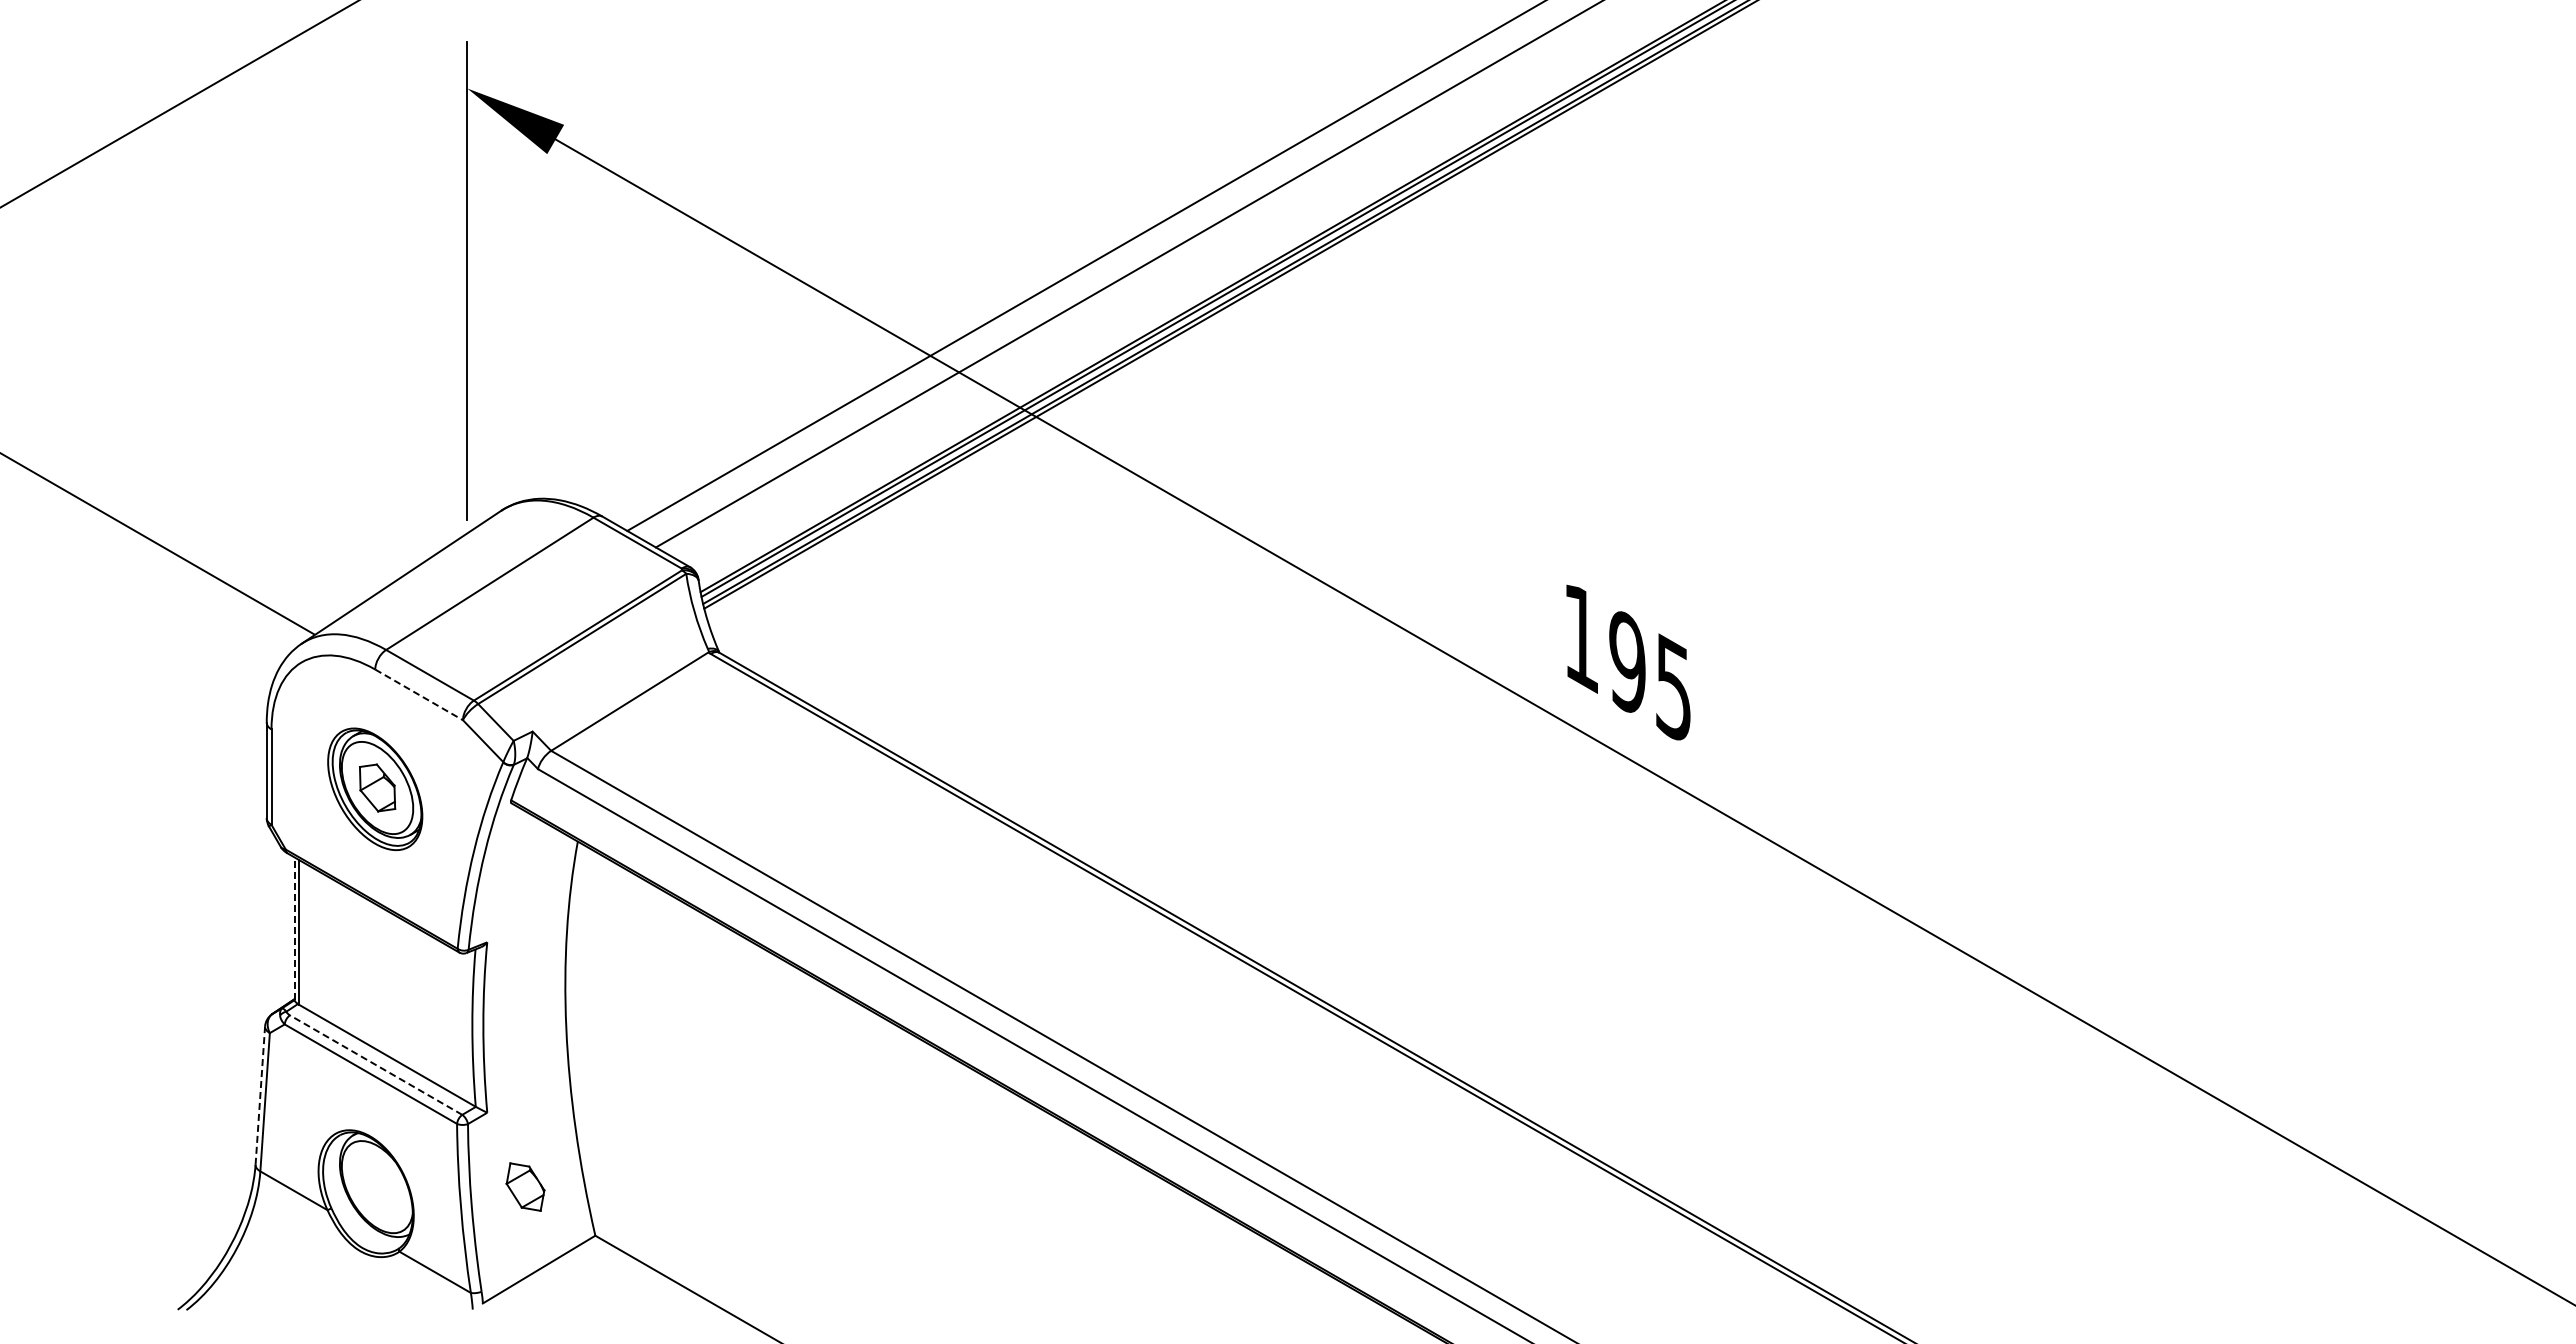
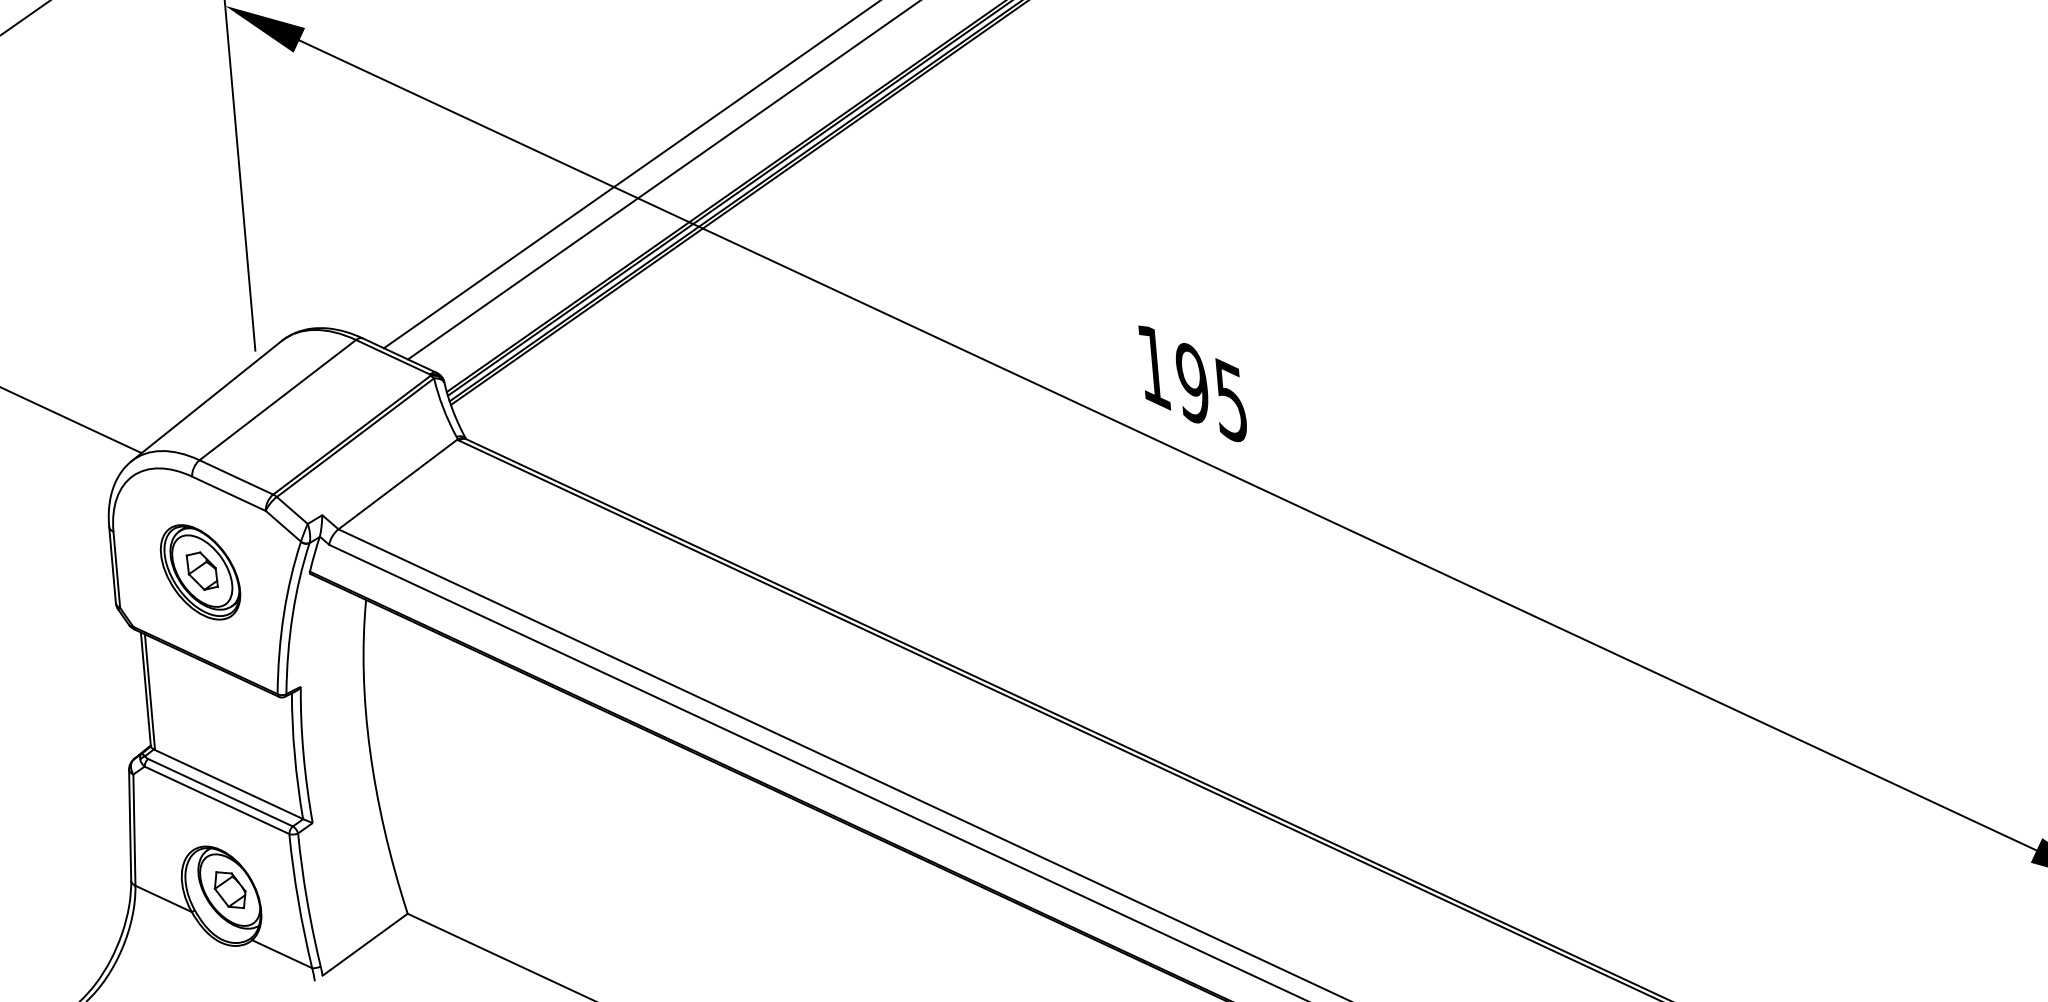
line: (419, 694) -> (229, 493), dashed -> solid
line: (294, 928) -> (145, 689), dashed -> solid
line: (376, 1065) -> (220, 793), dashed -> solid
line: (260, 1095) -> (130, 825), dashed -> solid
part: (525, 1186) -> (230, 889), moved

